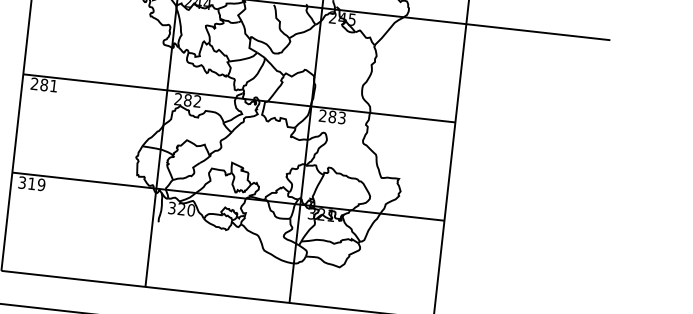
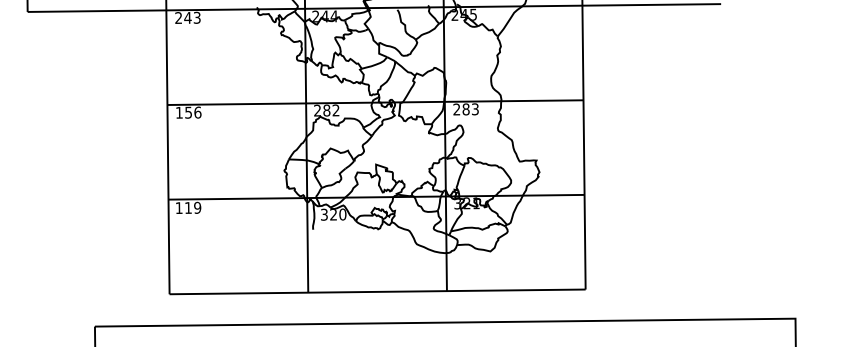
text: (44, 84) -> (188, 112), 281 -> 156
text: (21, 183) -> (178, 208), 319 -> 119

